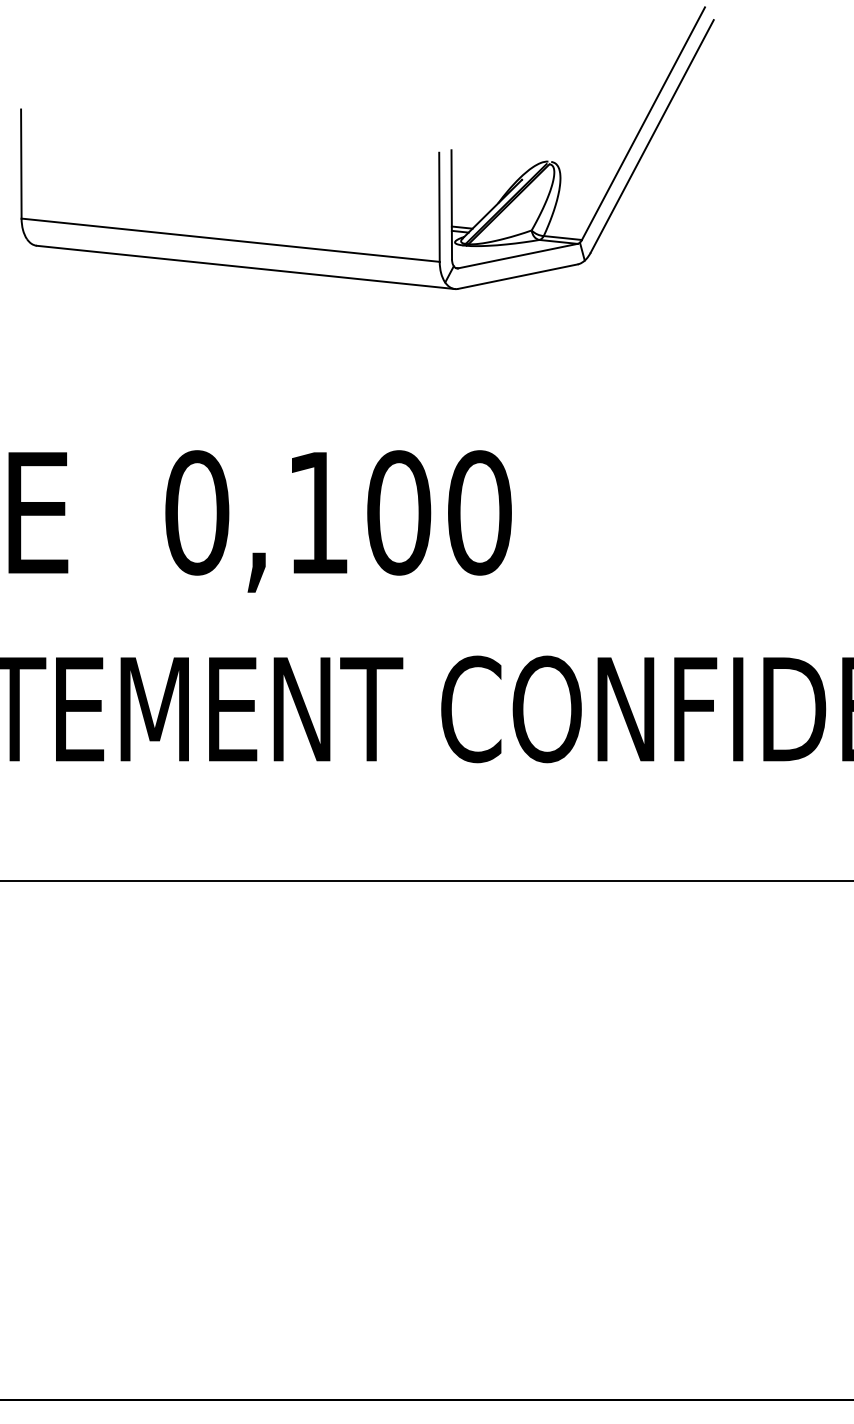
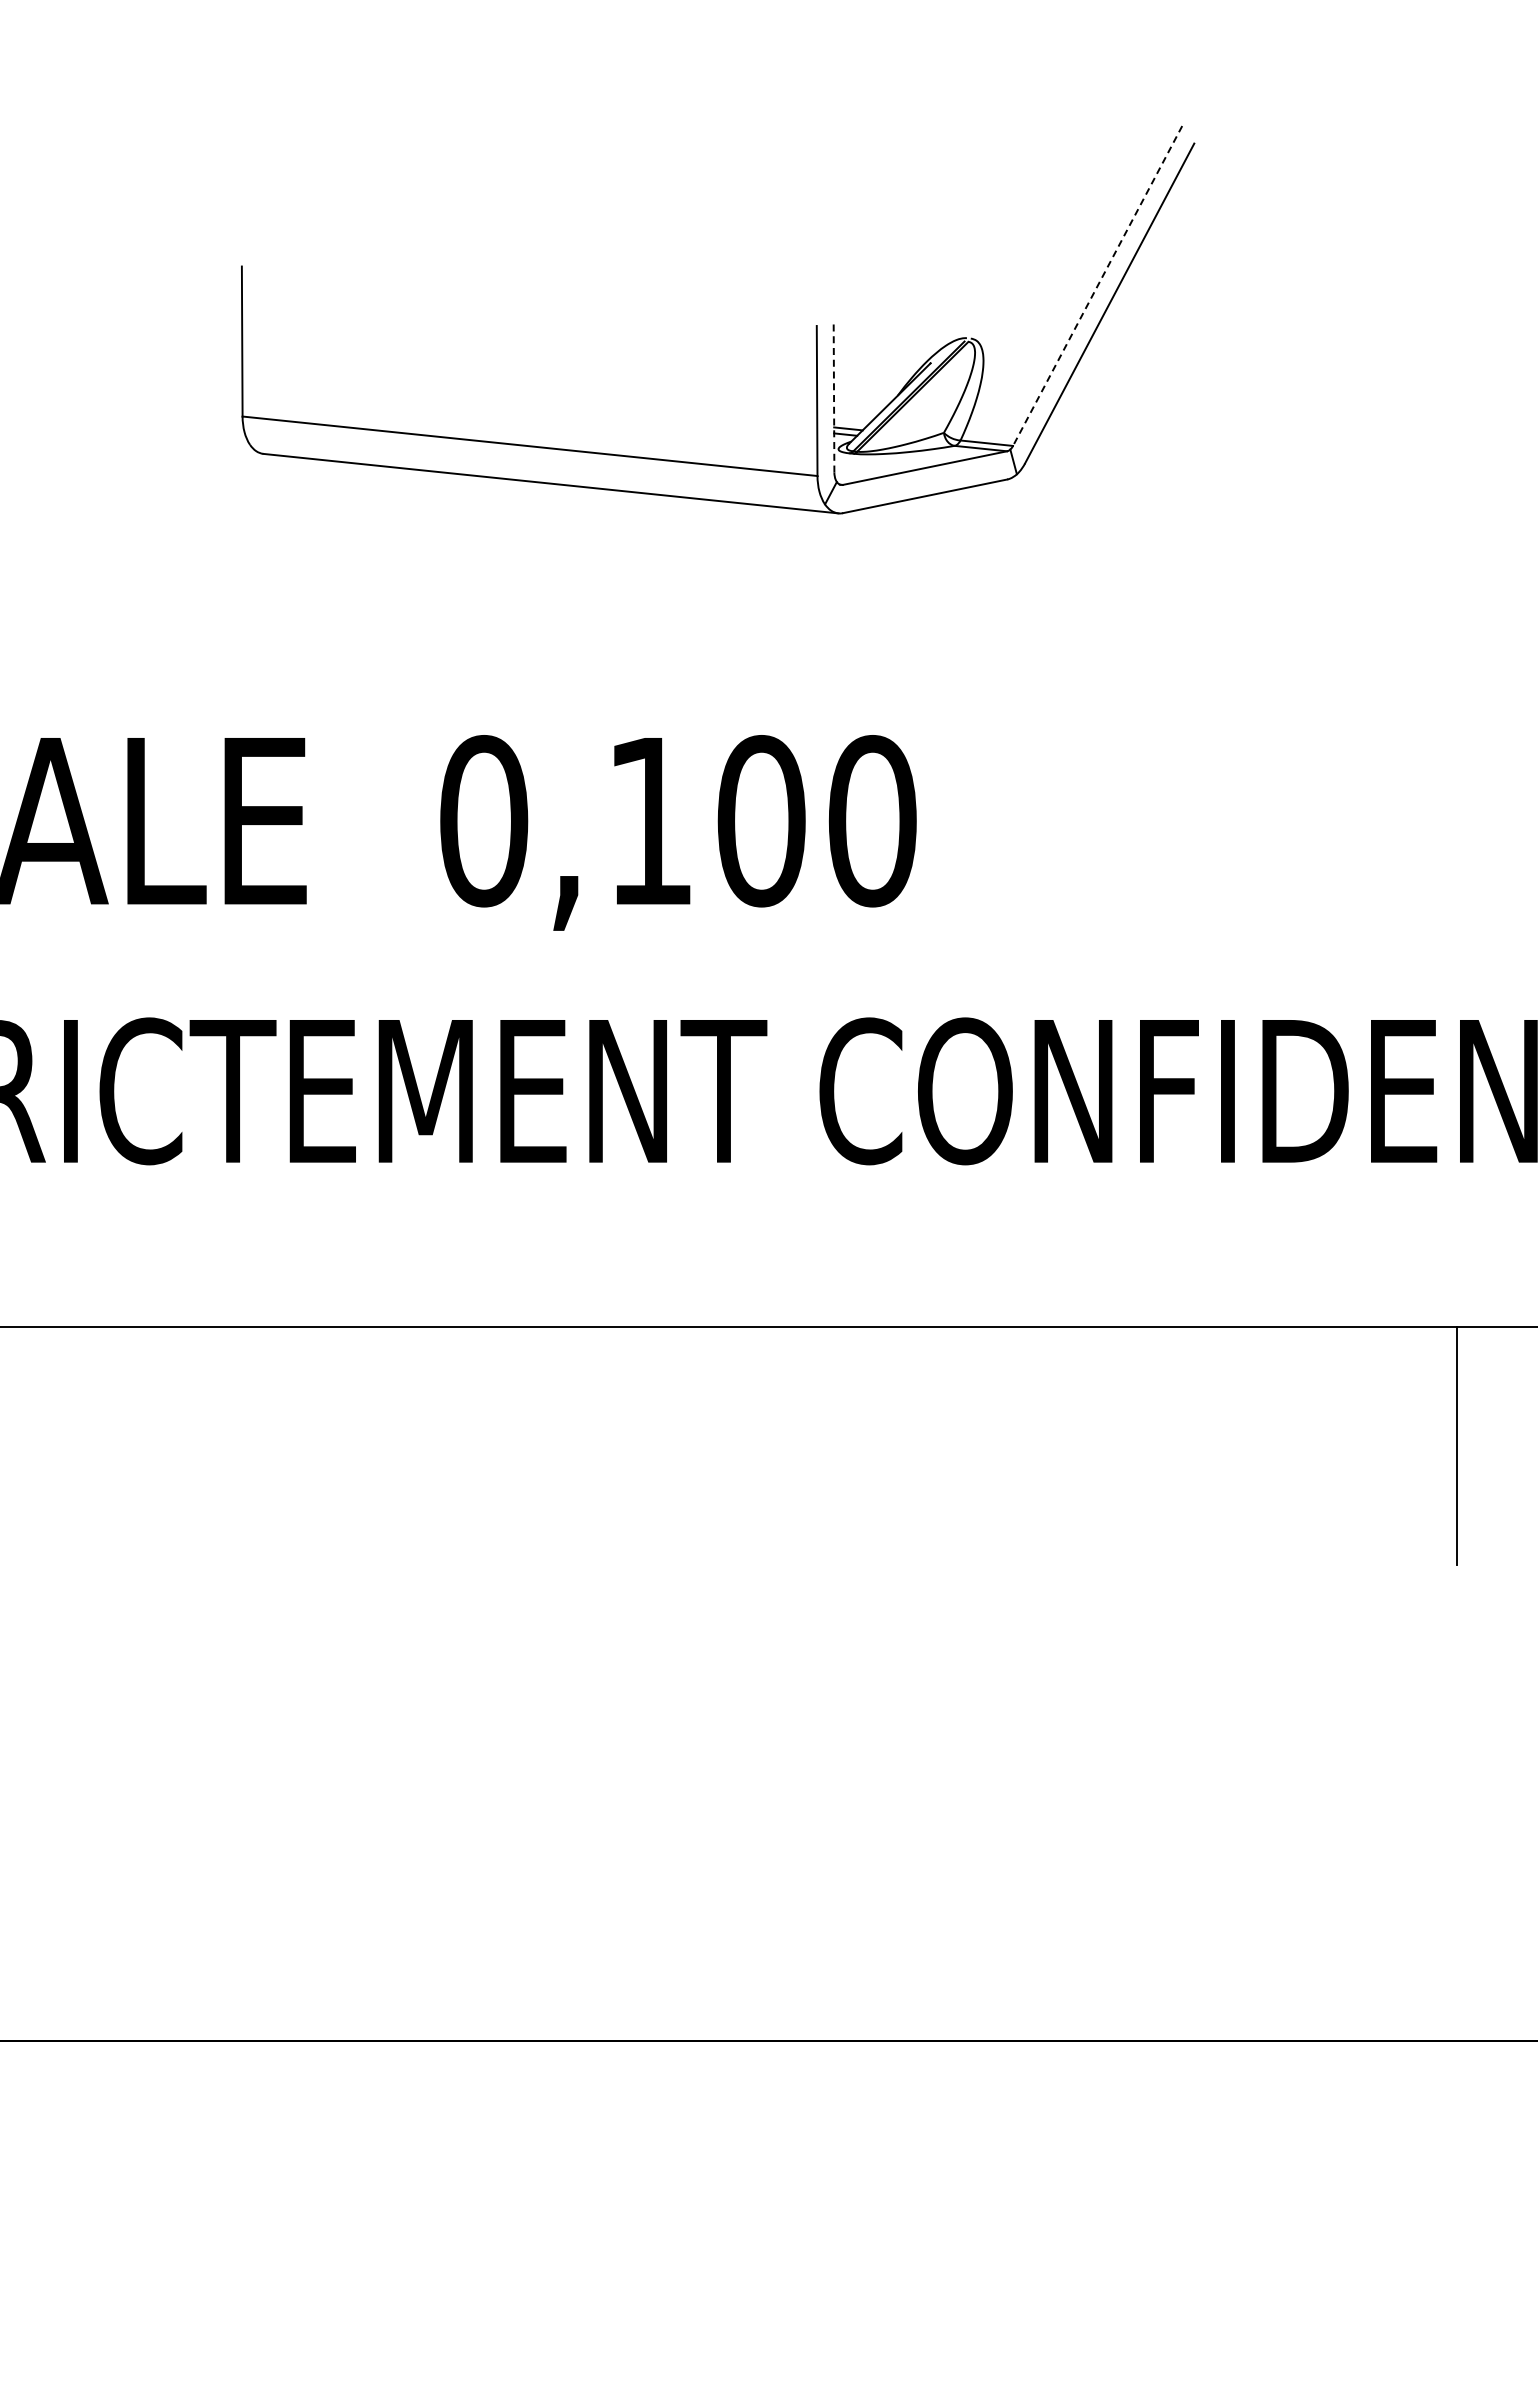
line: (643, 124) -> (1097, 286), solid -> dashed
line: (452, 204) -> (834, 397), solid -> dashed

